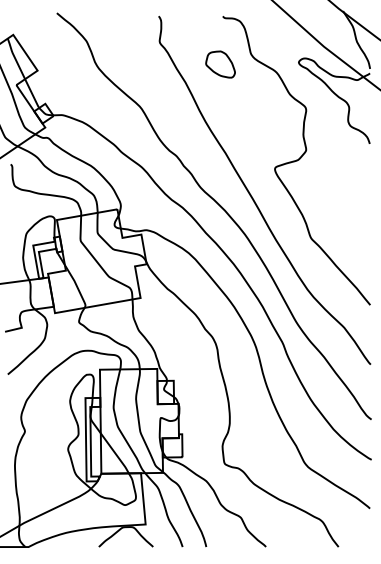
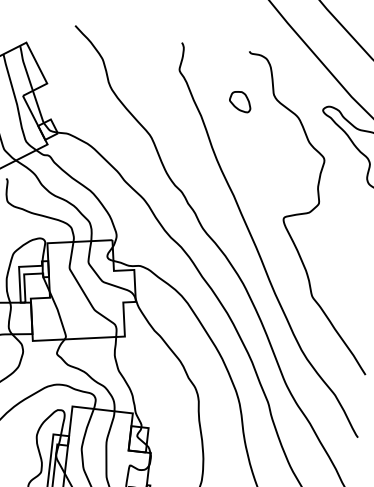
part: (220, 64) -> (240, 101), size x0.7

